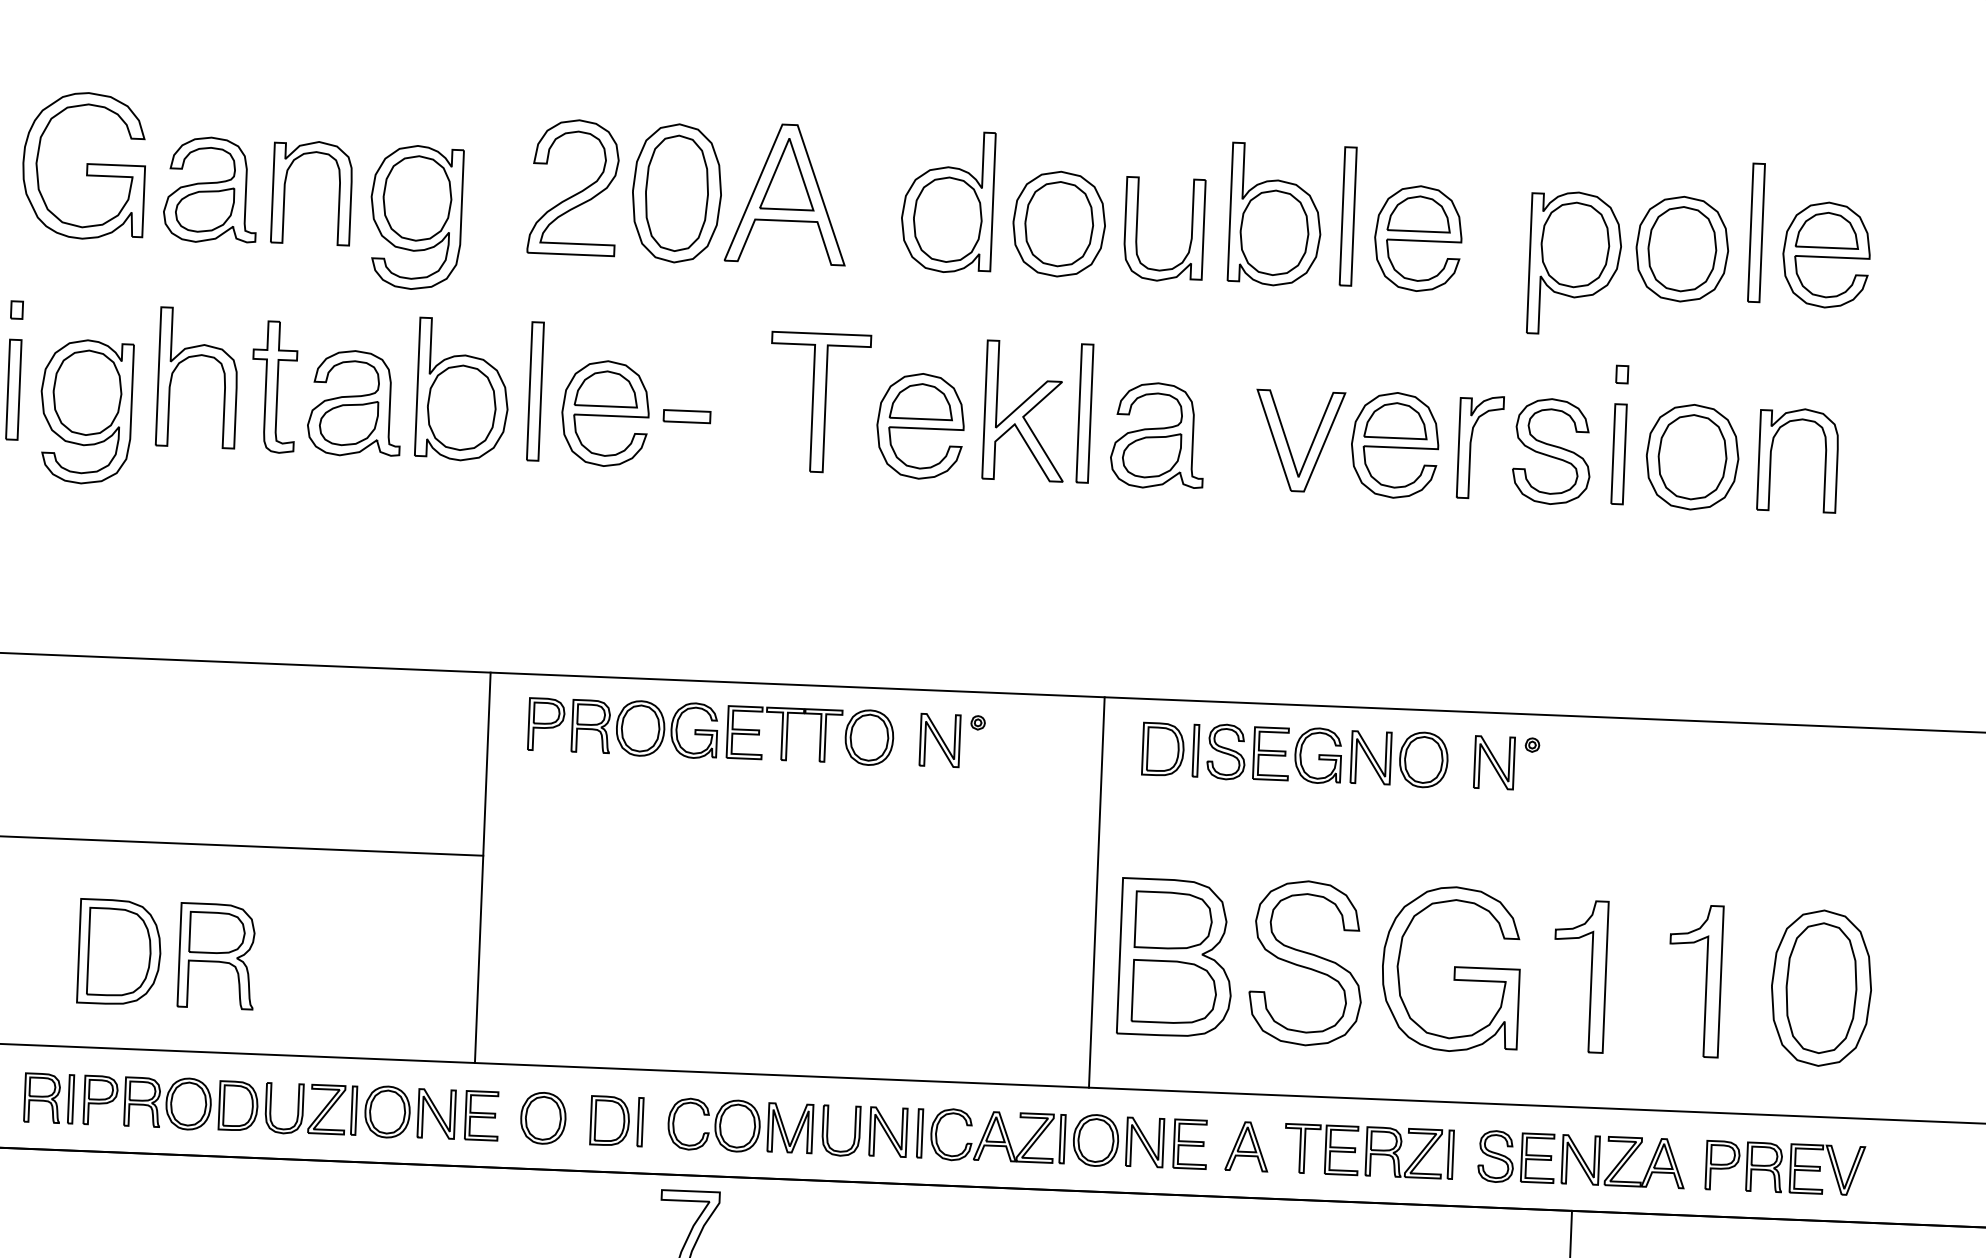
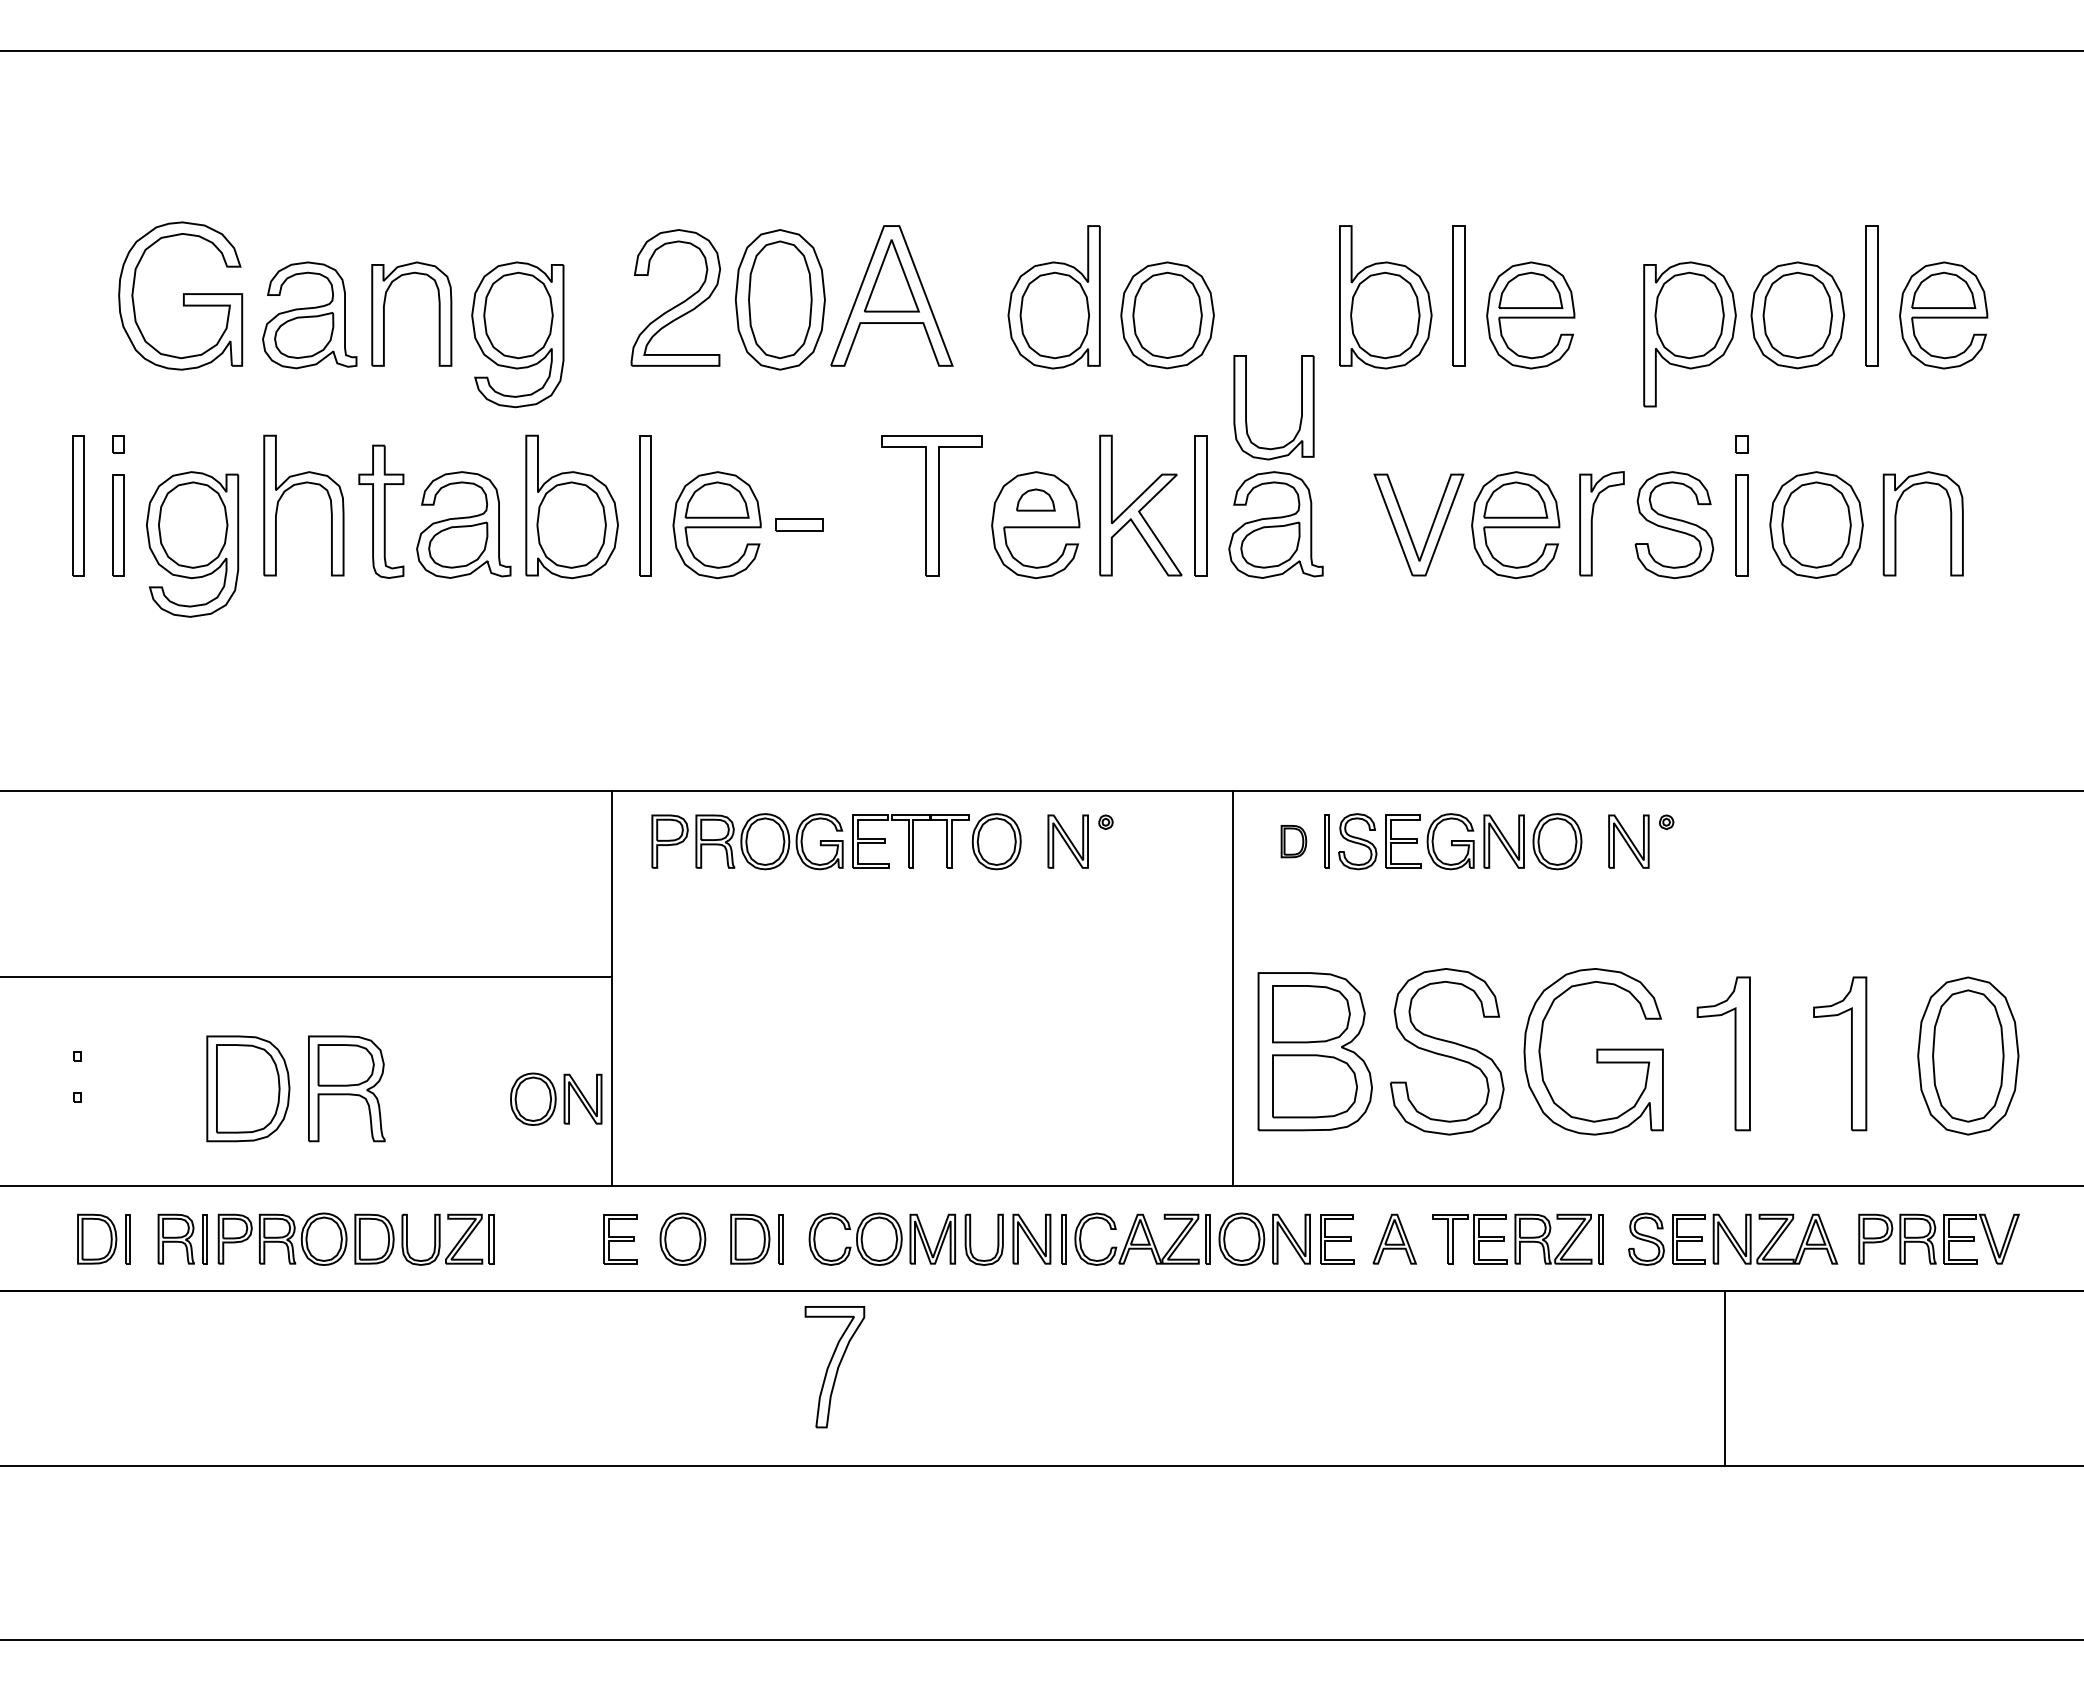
part: (1137, 228) -> (1246, 407), moved
part: (921, 400) -> (1035, 499), size x0.6
part: (1162, 749) -> (1293, 841), size x0.6
part: (410, 1112) -> (556, 1098), moved

